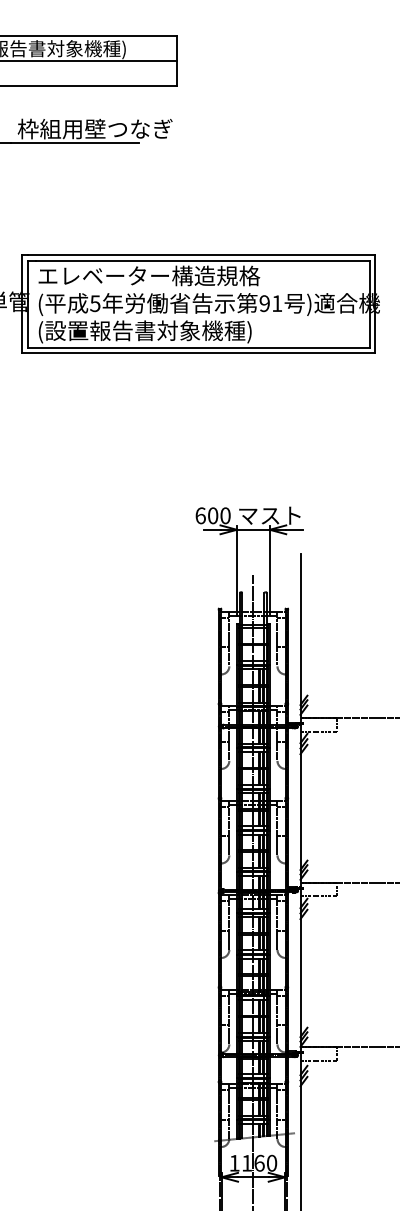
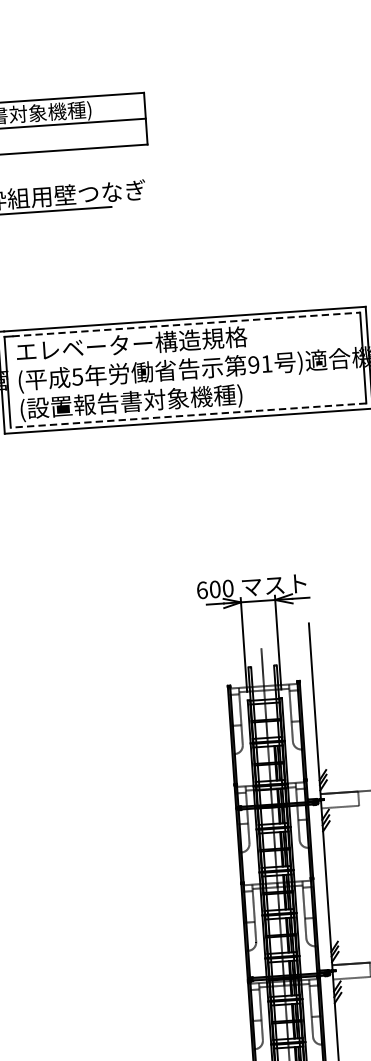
line: (202, 260) -> (186, 324), solid -> dashed
line: (198, 347) -> (188, 415), solid -> dashed

